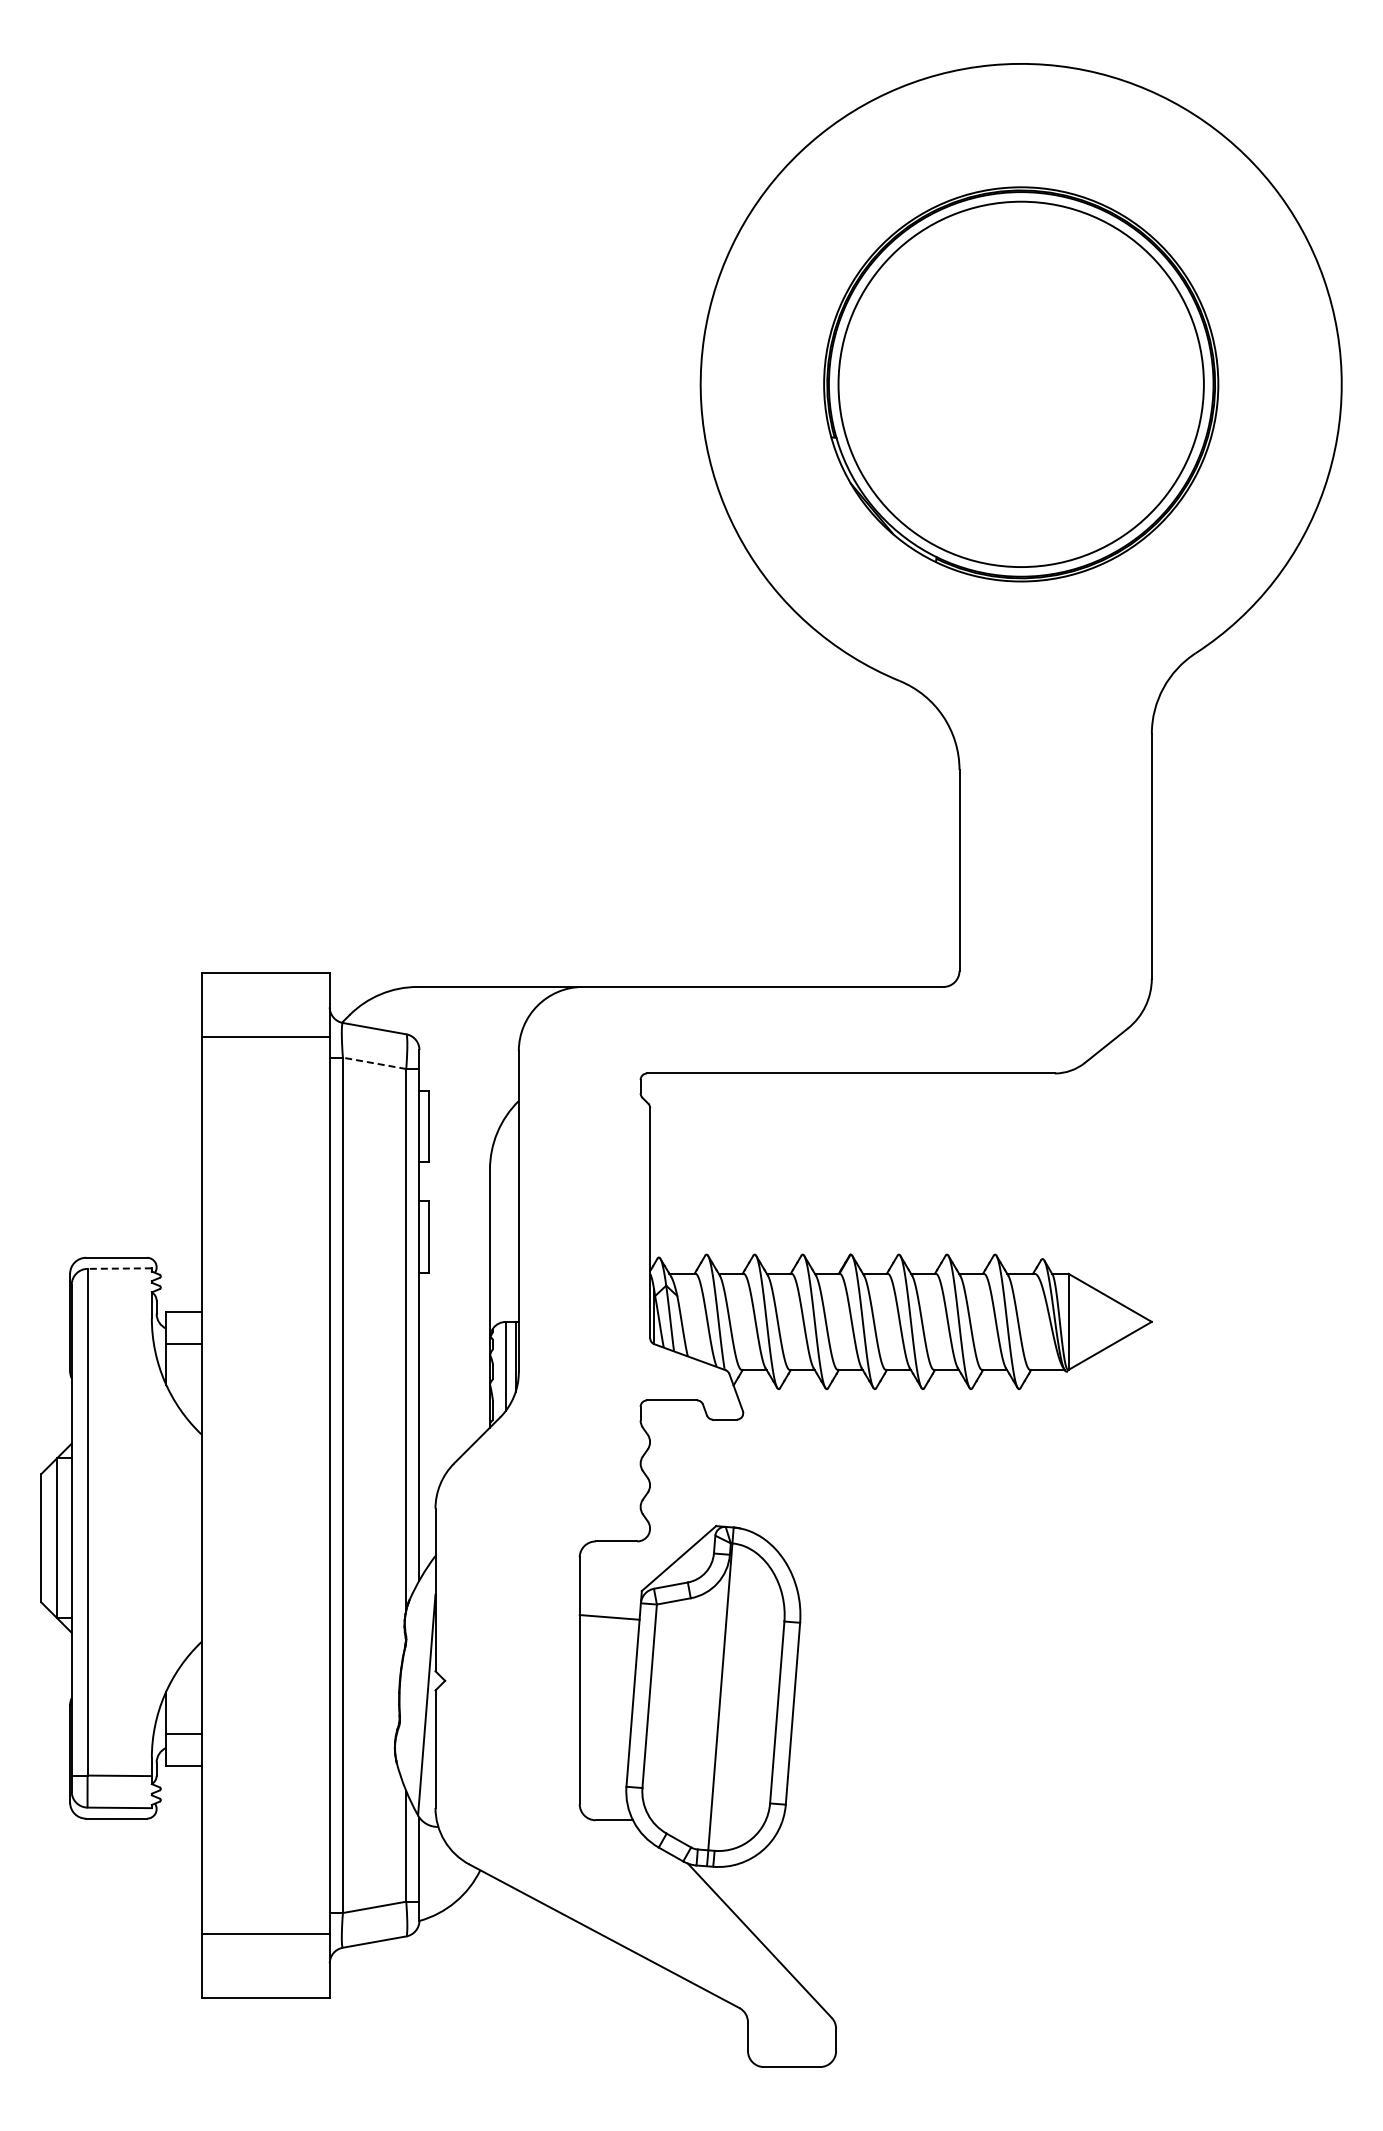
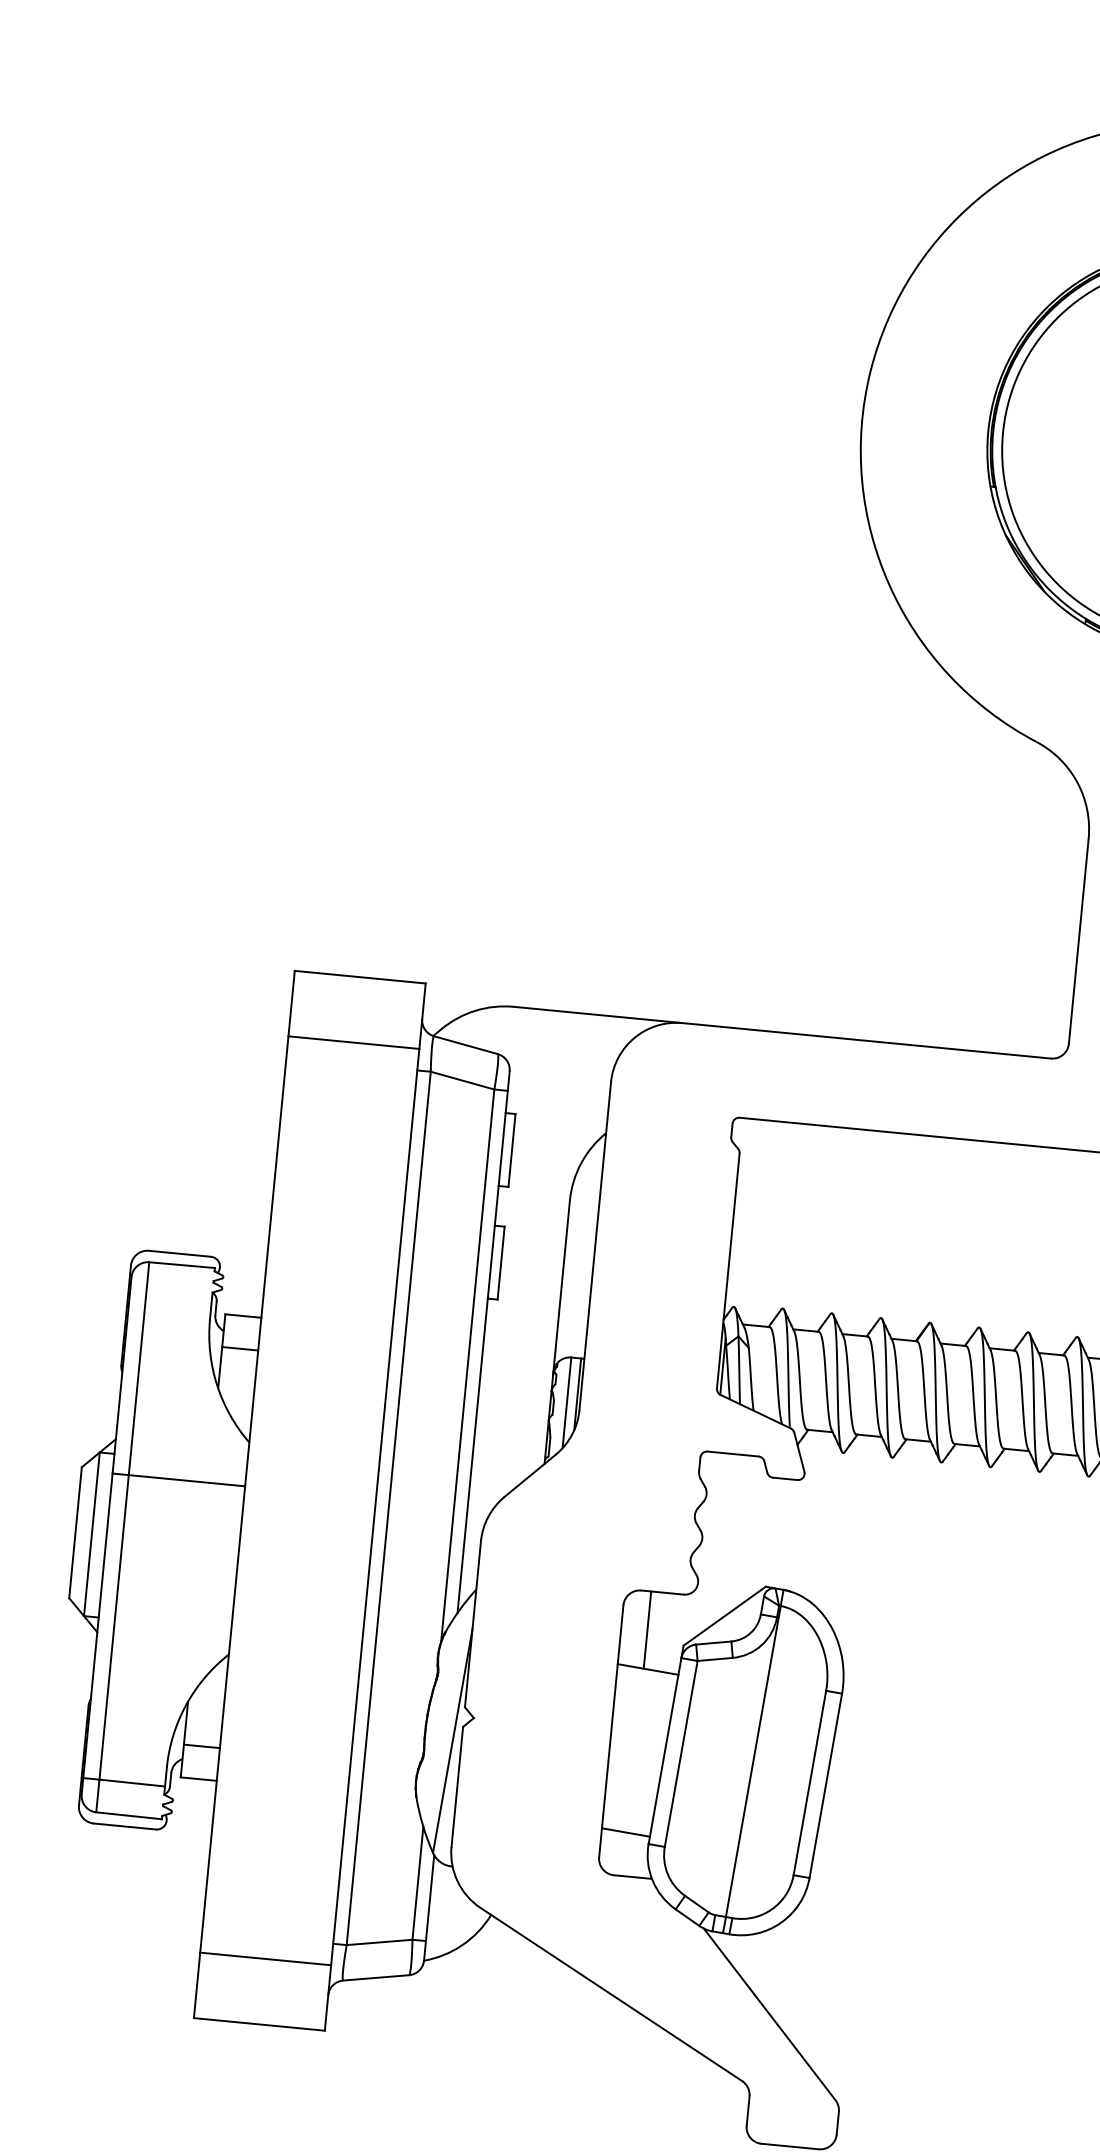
line: (374, 1063) -> (462, 1080), dashed -> solid
line: (119, 1268) -> (181, 1265), dashed -> solid
line: (136, 1477) -> (178, 1480), added
line: (605, 1579) -> (647, 1630), added
line: (603, 1777) -> (626, 1832), added

